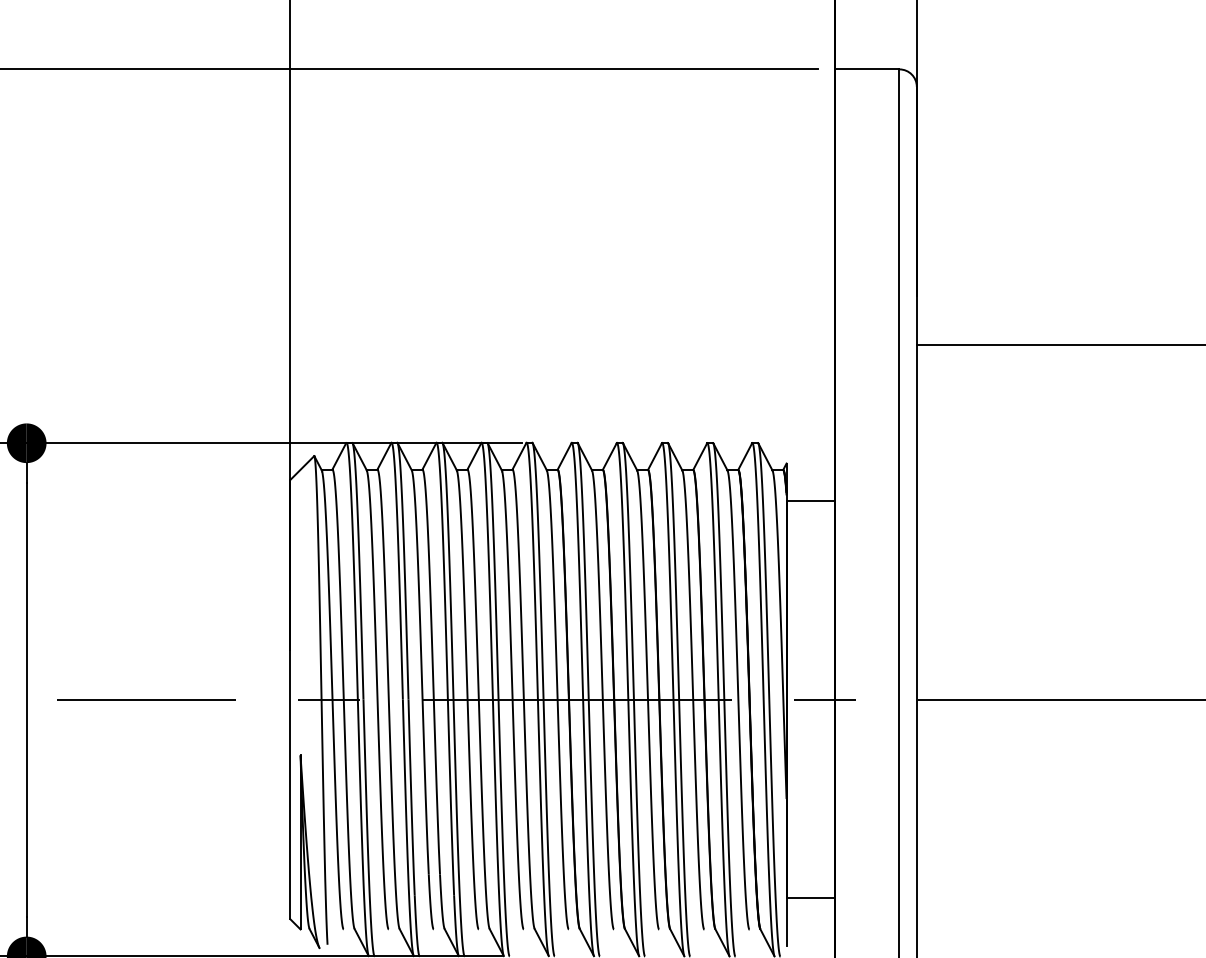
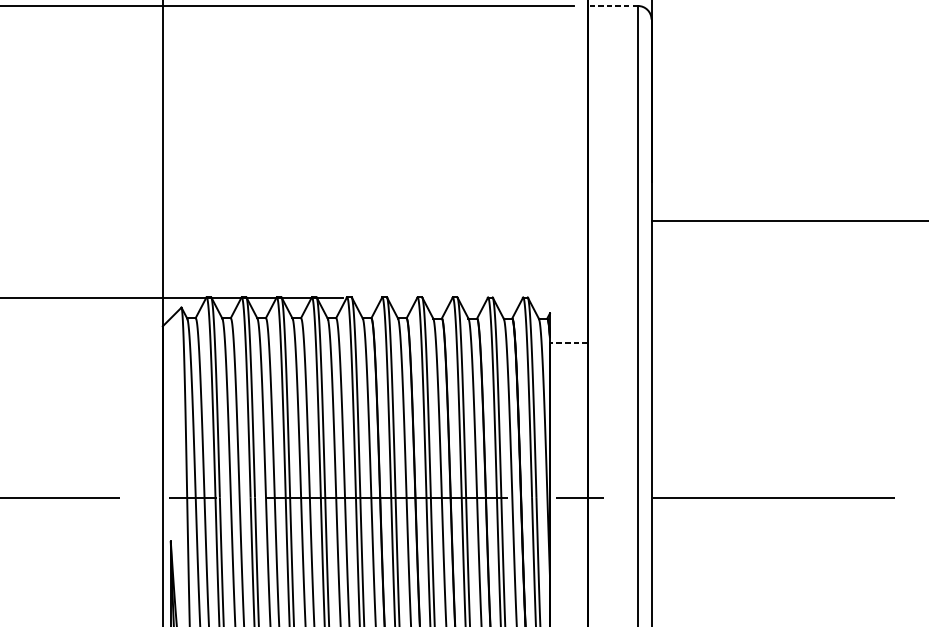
line: (866, 69) -> (612, 6), solid -> dashed
line: (810, 501) -> (568, 343), solid -> dashed

